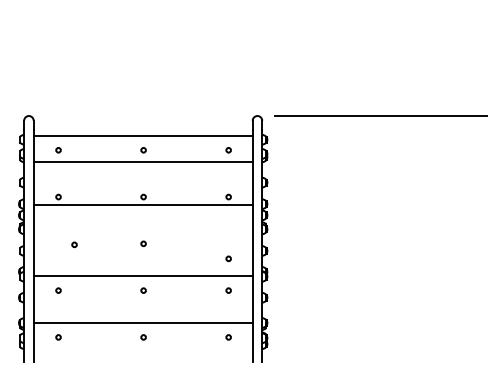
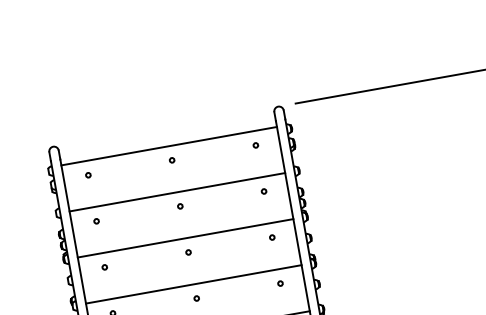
line: (142, 161) -> (176, 192), moved
line: (142, 205) -> (184, 238), moved
circle: (74, 244) -> (104, 267), moved
circle: (228, 258) -> (272, 237), moved

